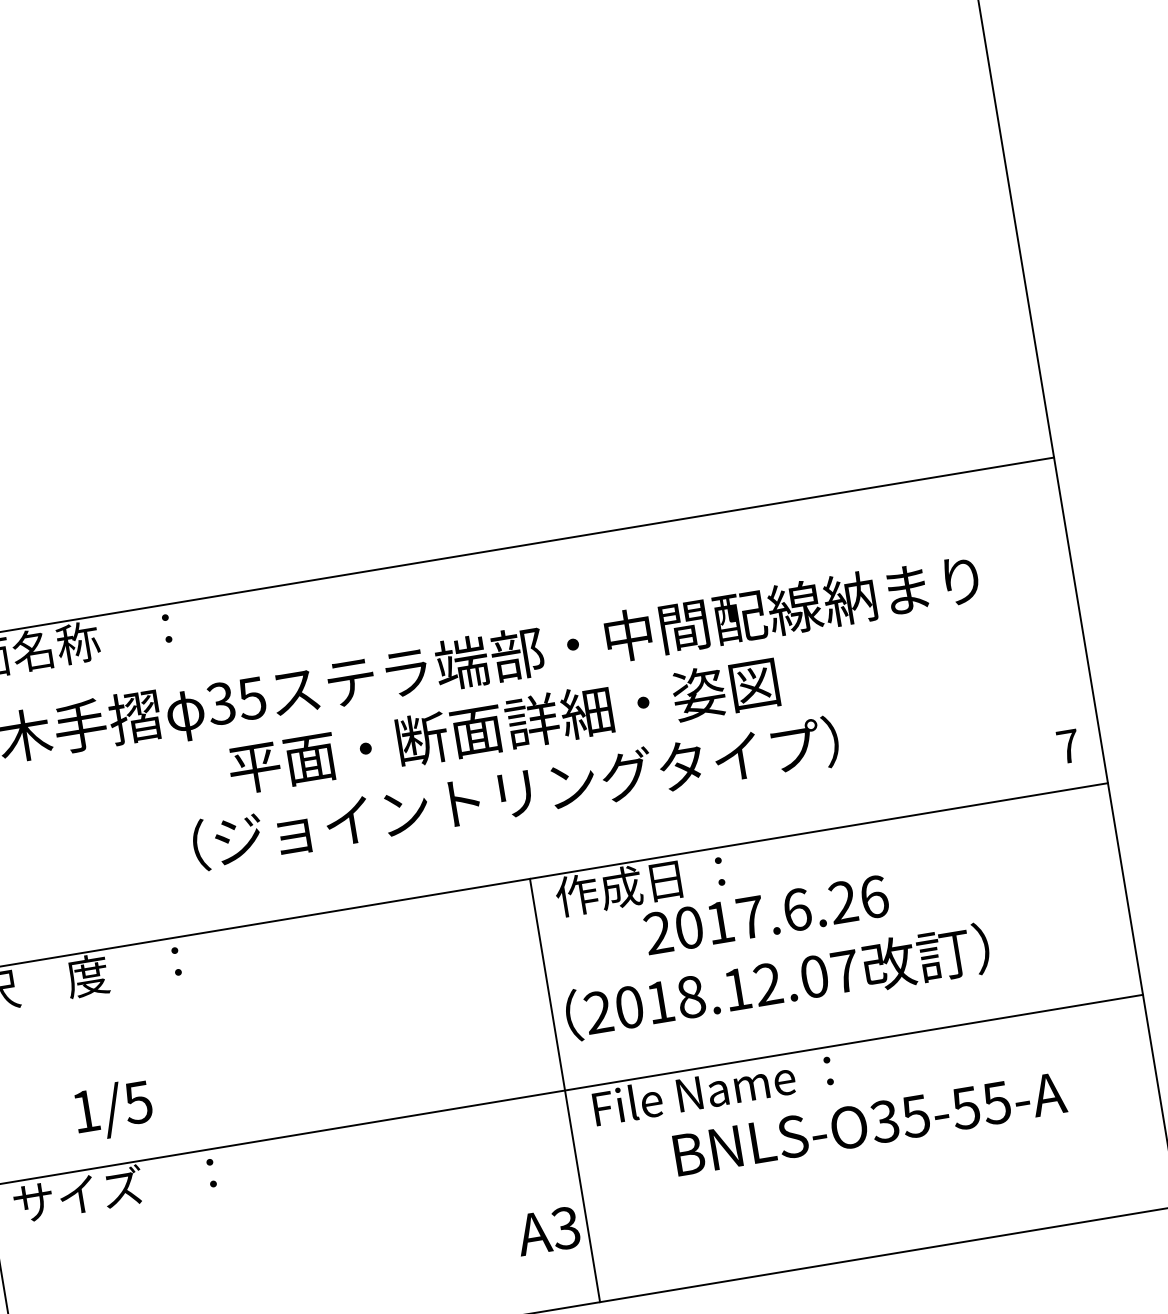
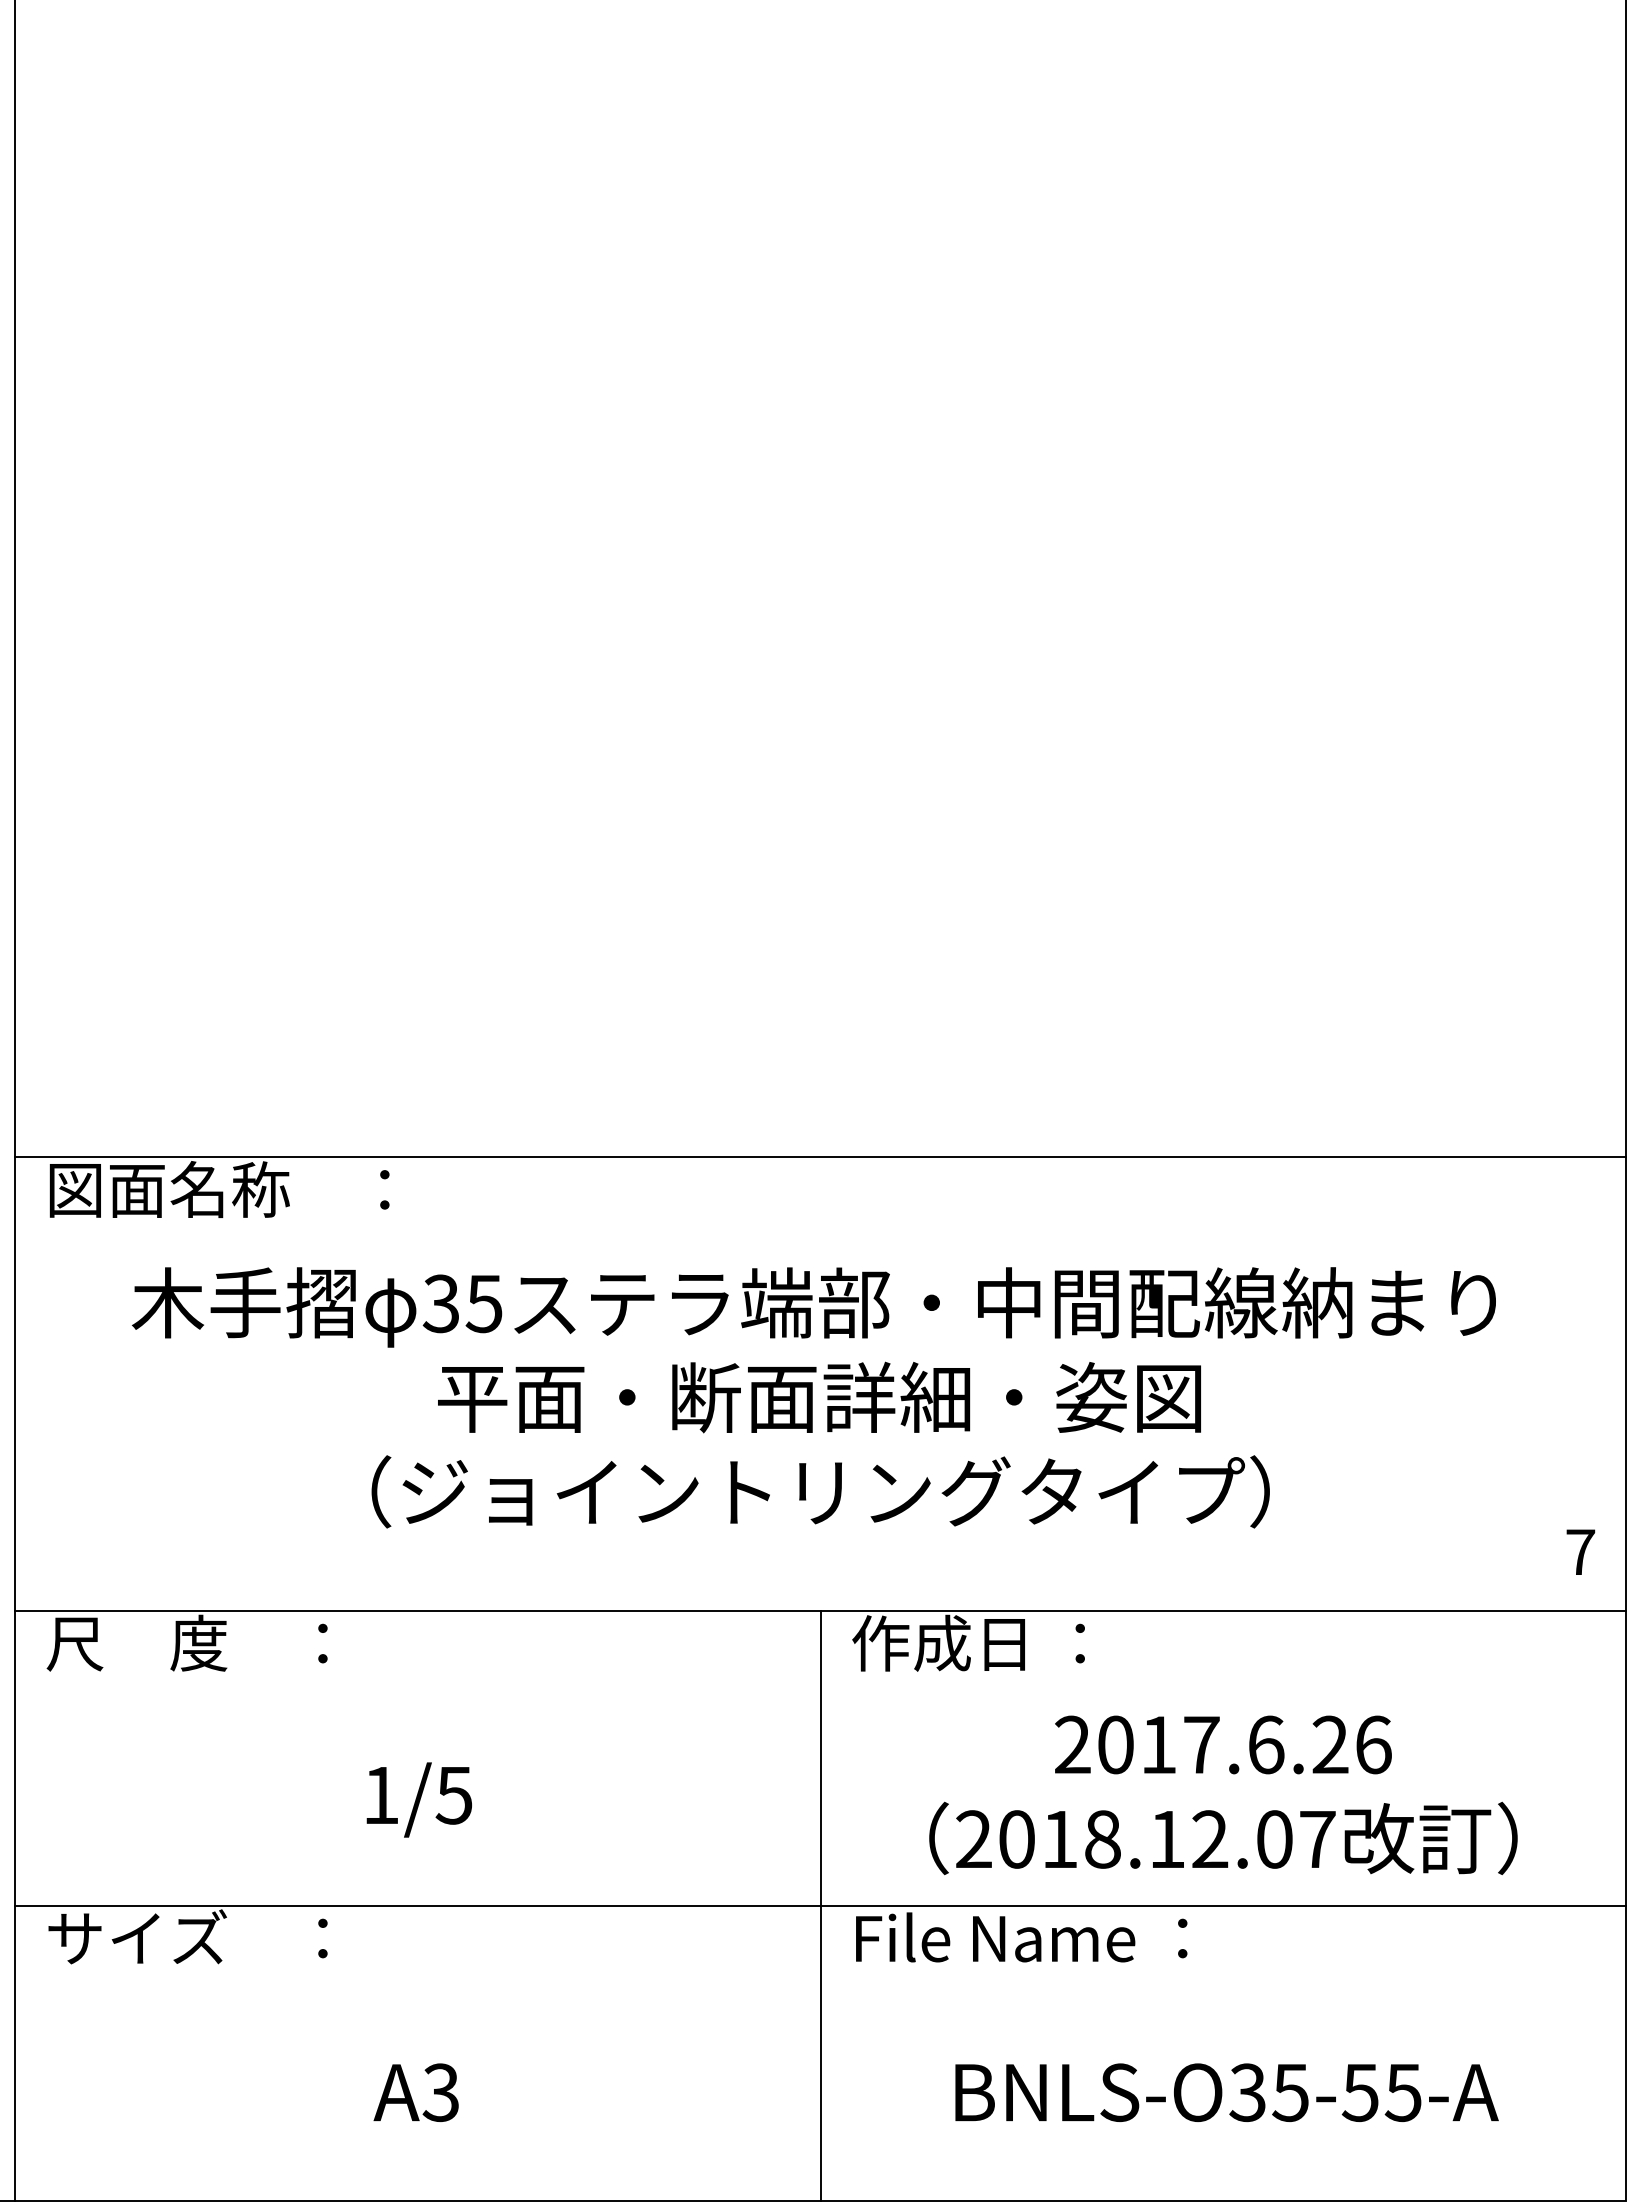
text: (772, 951) -> (1223, 1795), moved
text: (113, 1109) -> (418, 1799), moved
text: (869, 1123) -> (1226, 2092), moved
text: (547, 1231) -> (415, 2092), moved

